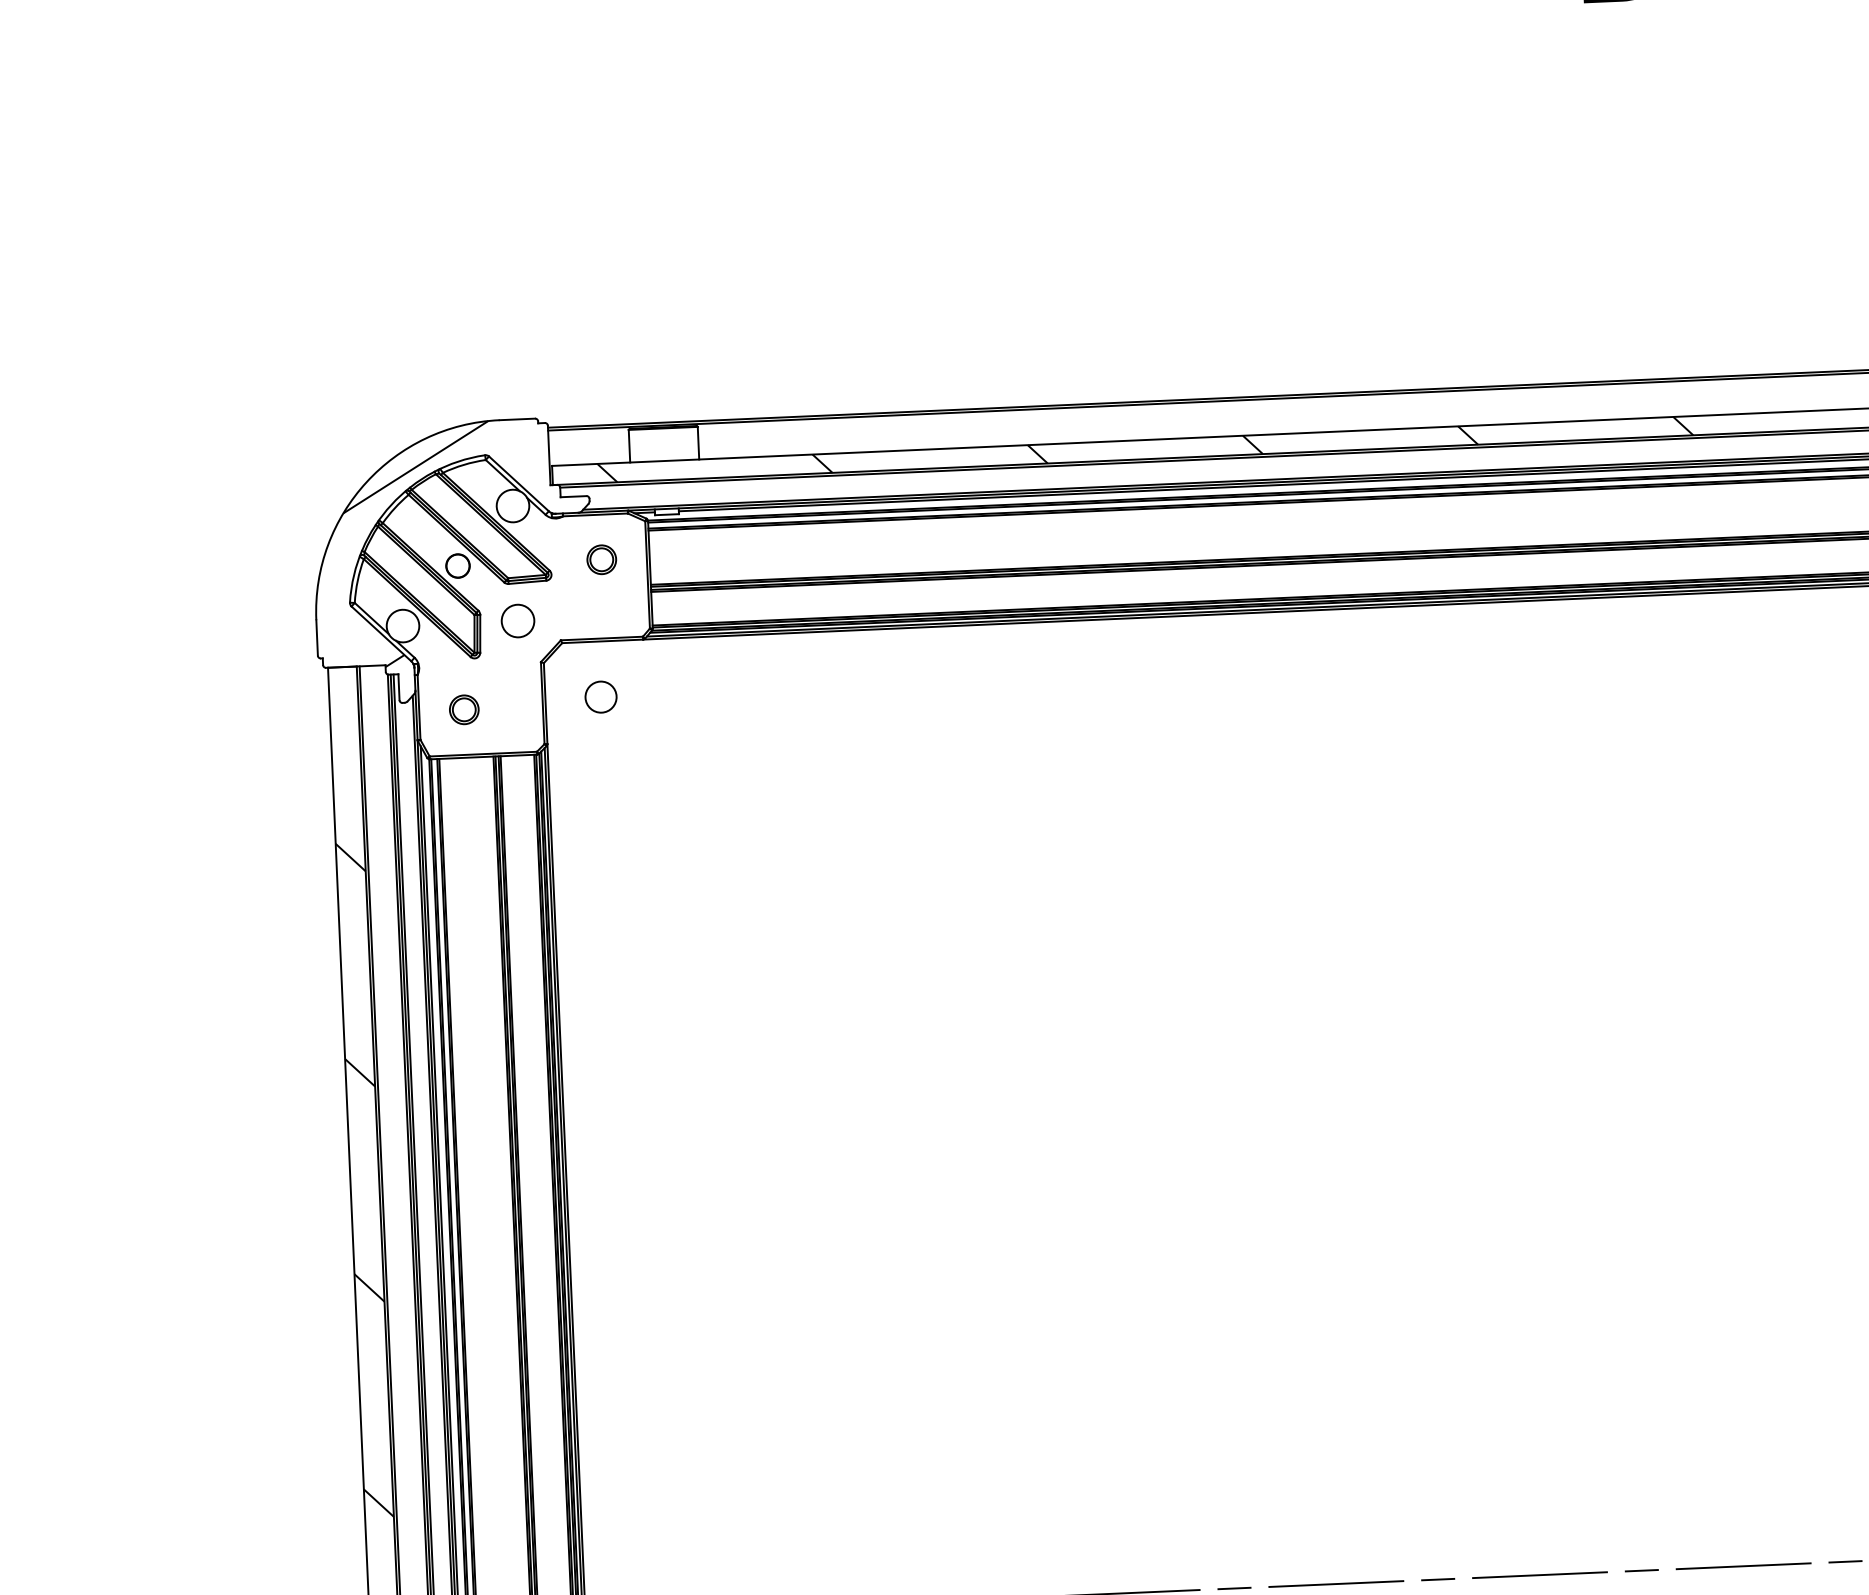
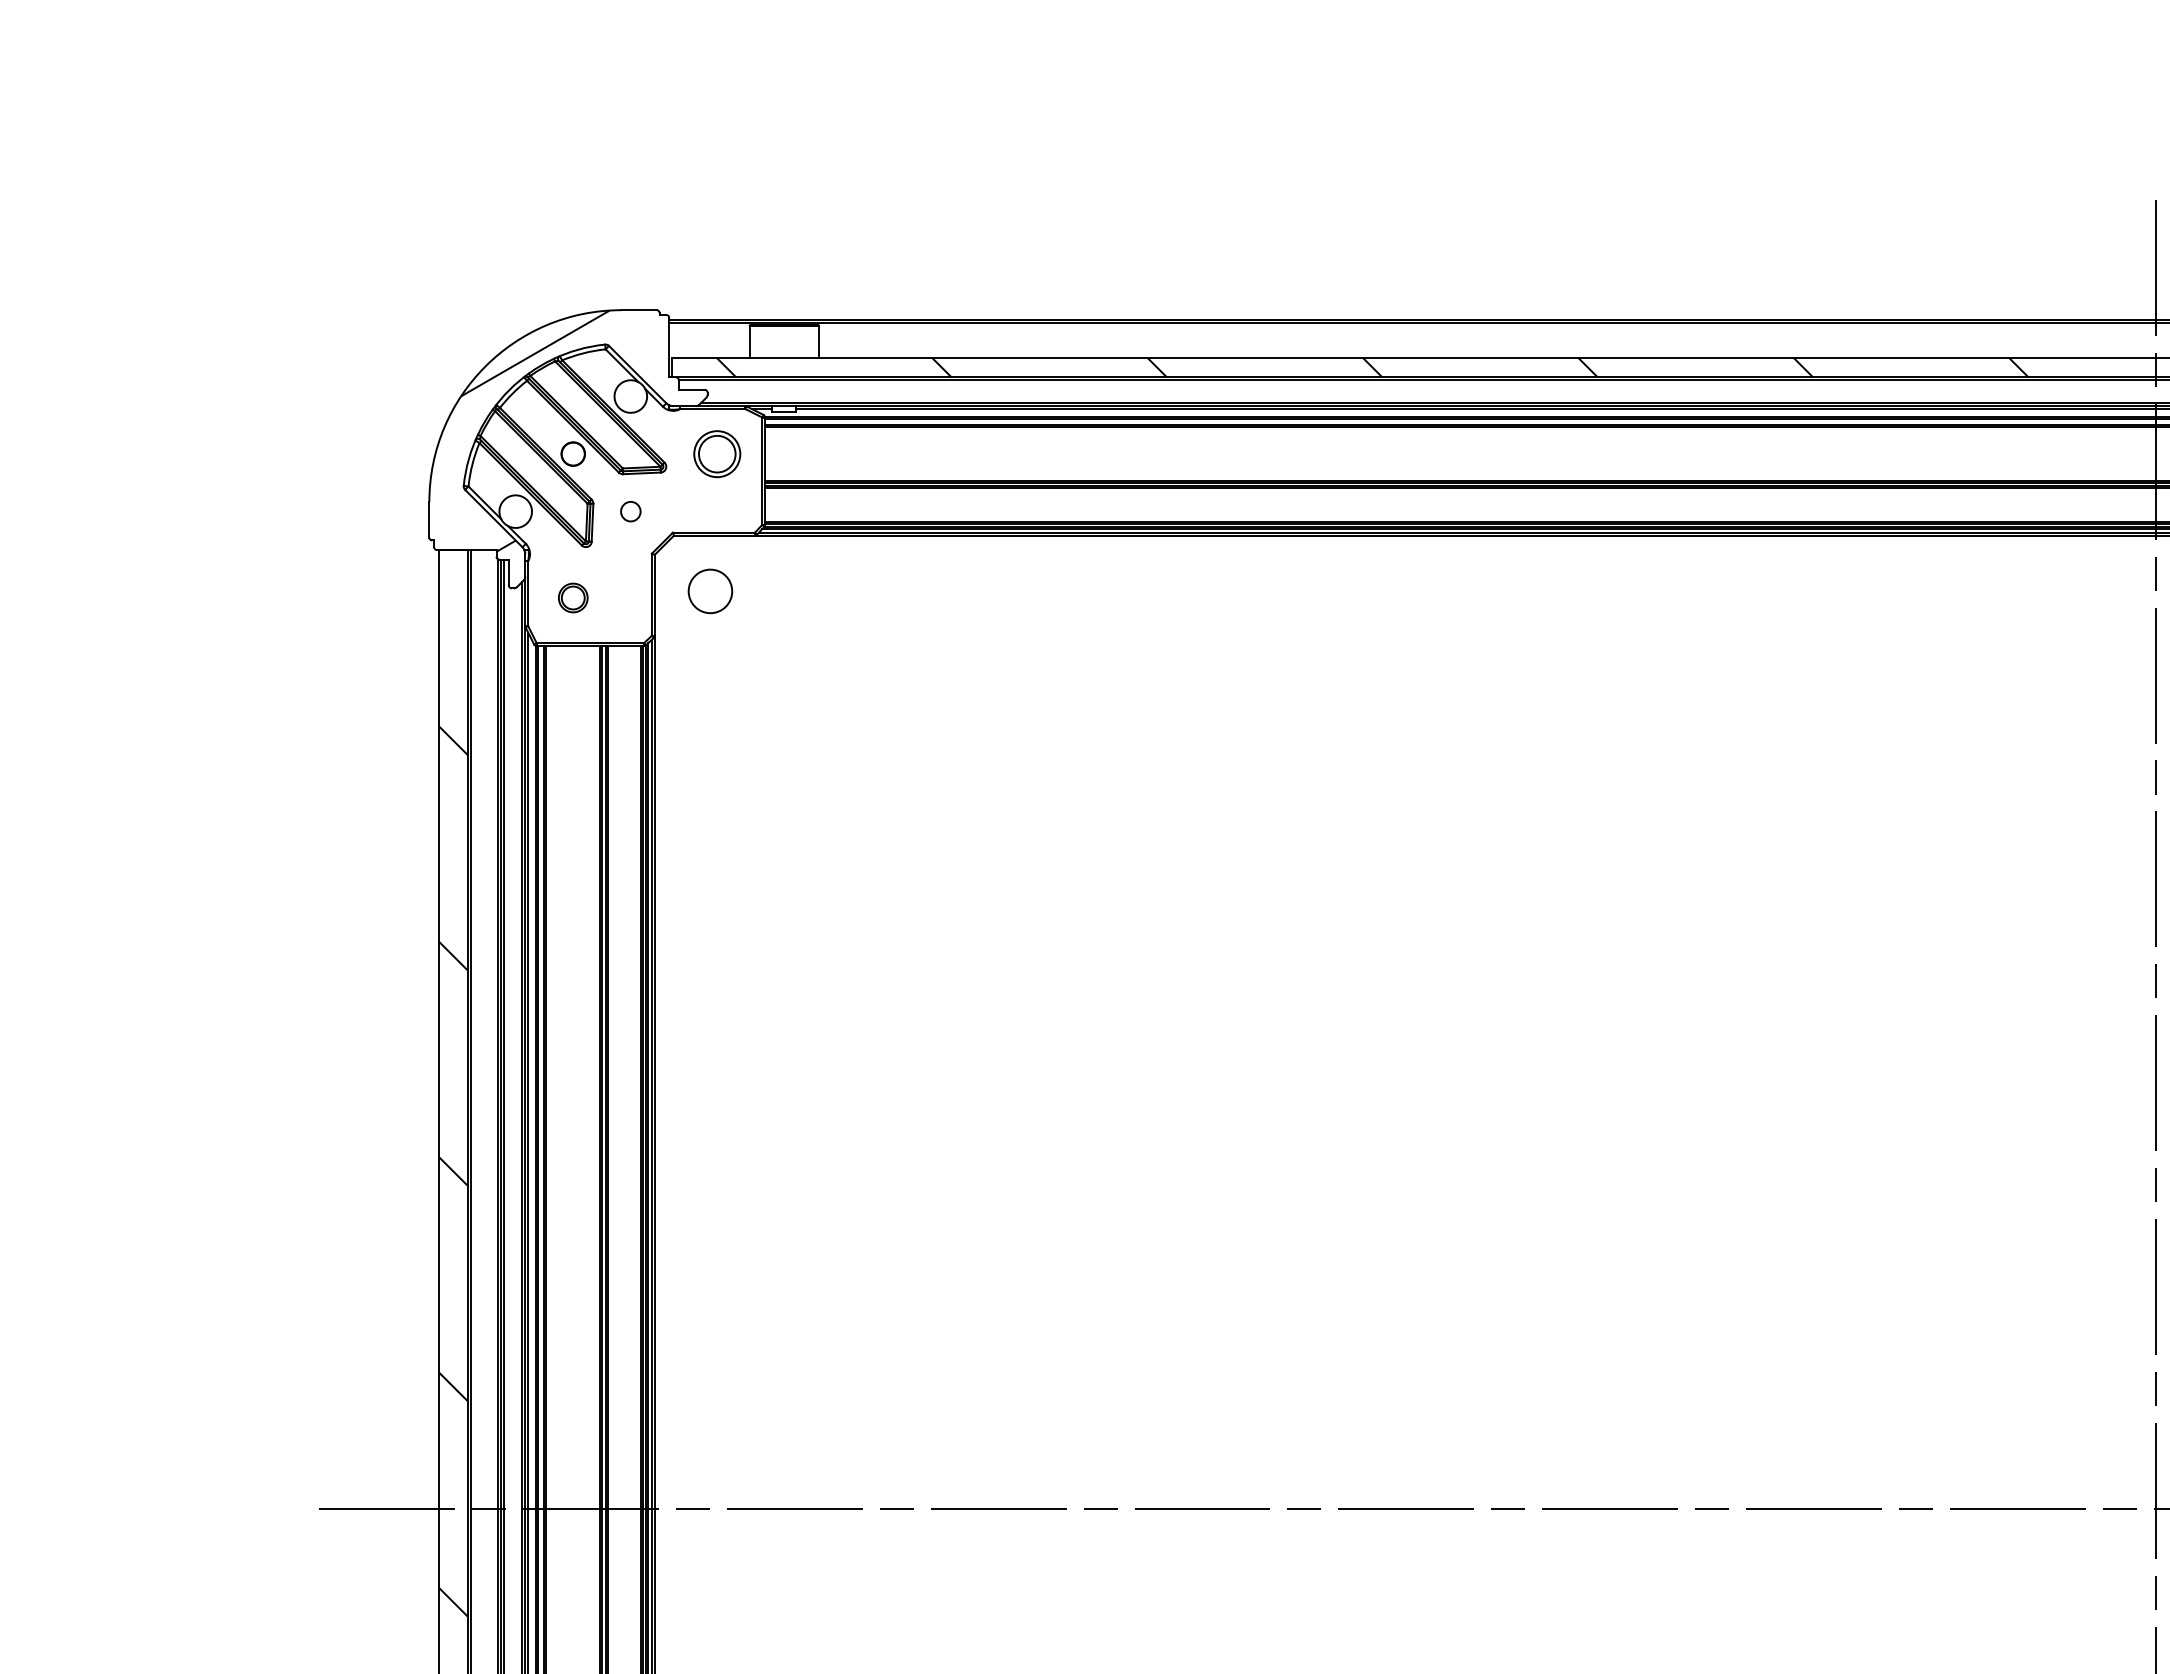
part: (601, 559) -> (716, 453), size x1.6
circle: (517, 620) -> (630, 511), size x0.6
circle: (601, 696) -> (710, 590), size x1.4

